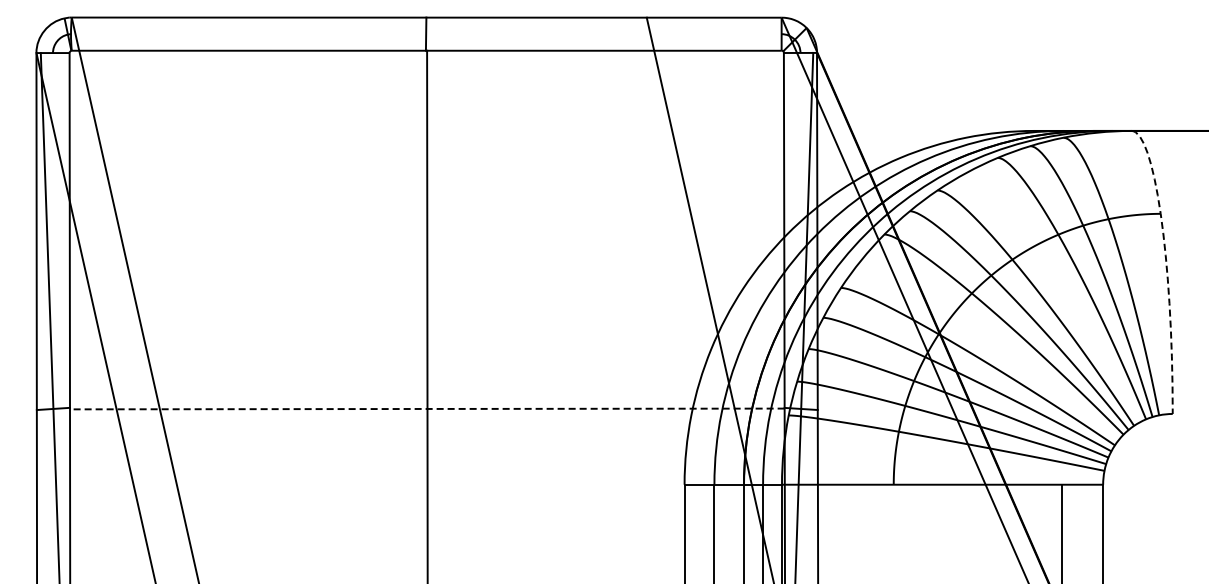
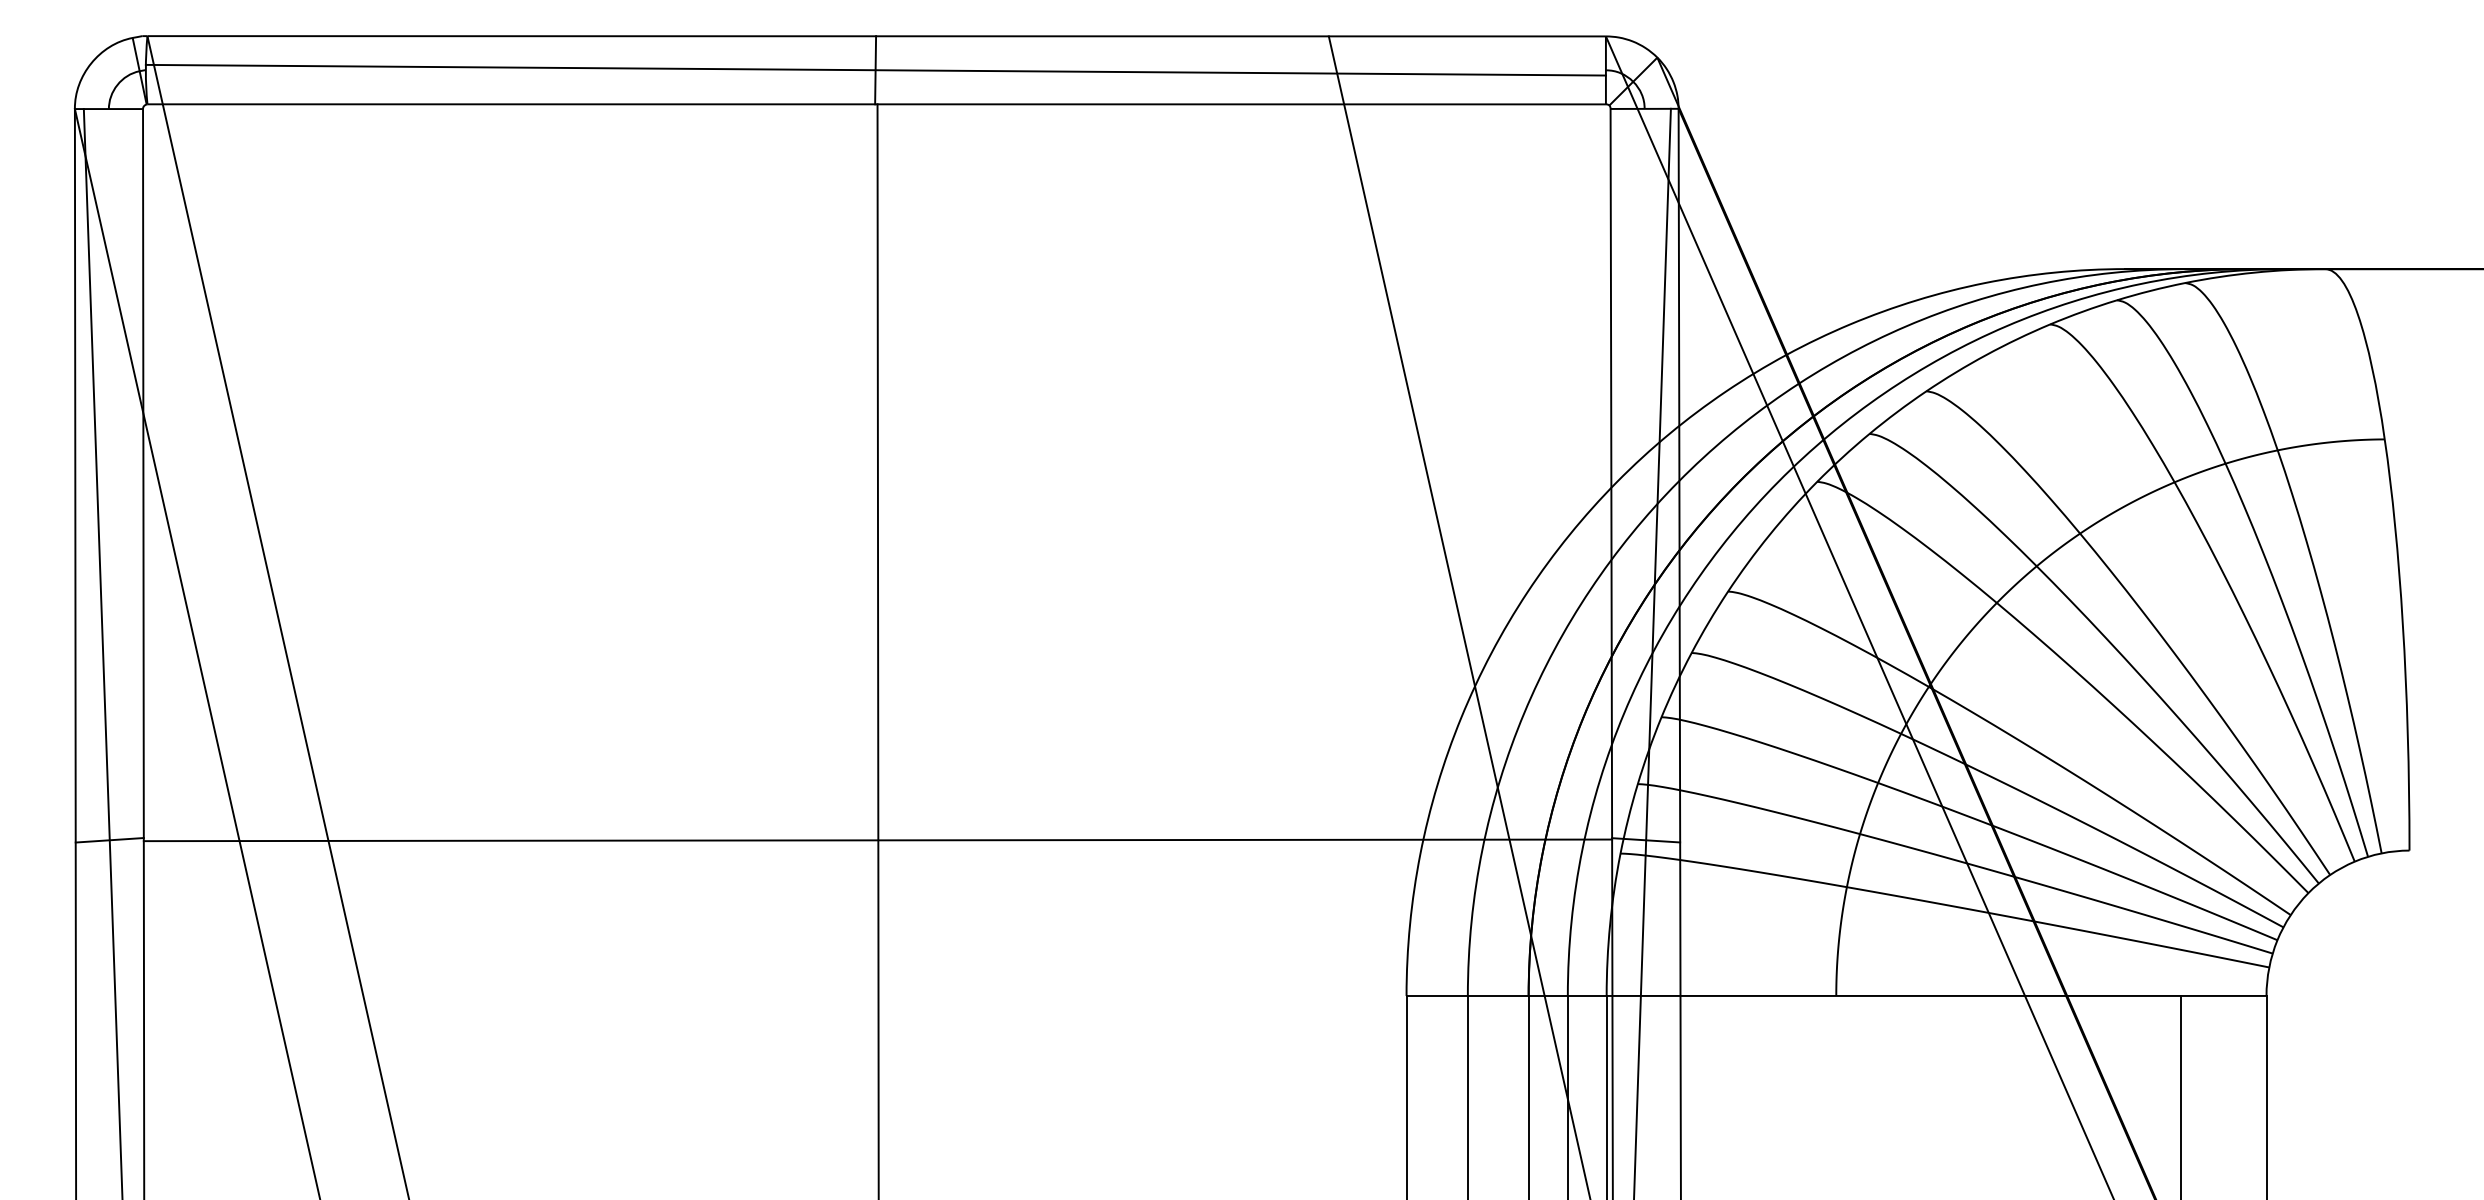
line: (425, 33) -> (874, 68), added
arc: (1166, 259) -> (2396, 533), dashed -> solid
line: (426, 408) -> (876, 839), dashed -> solid

